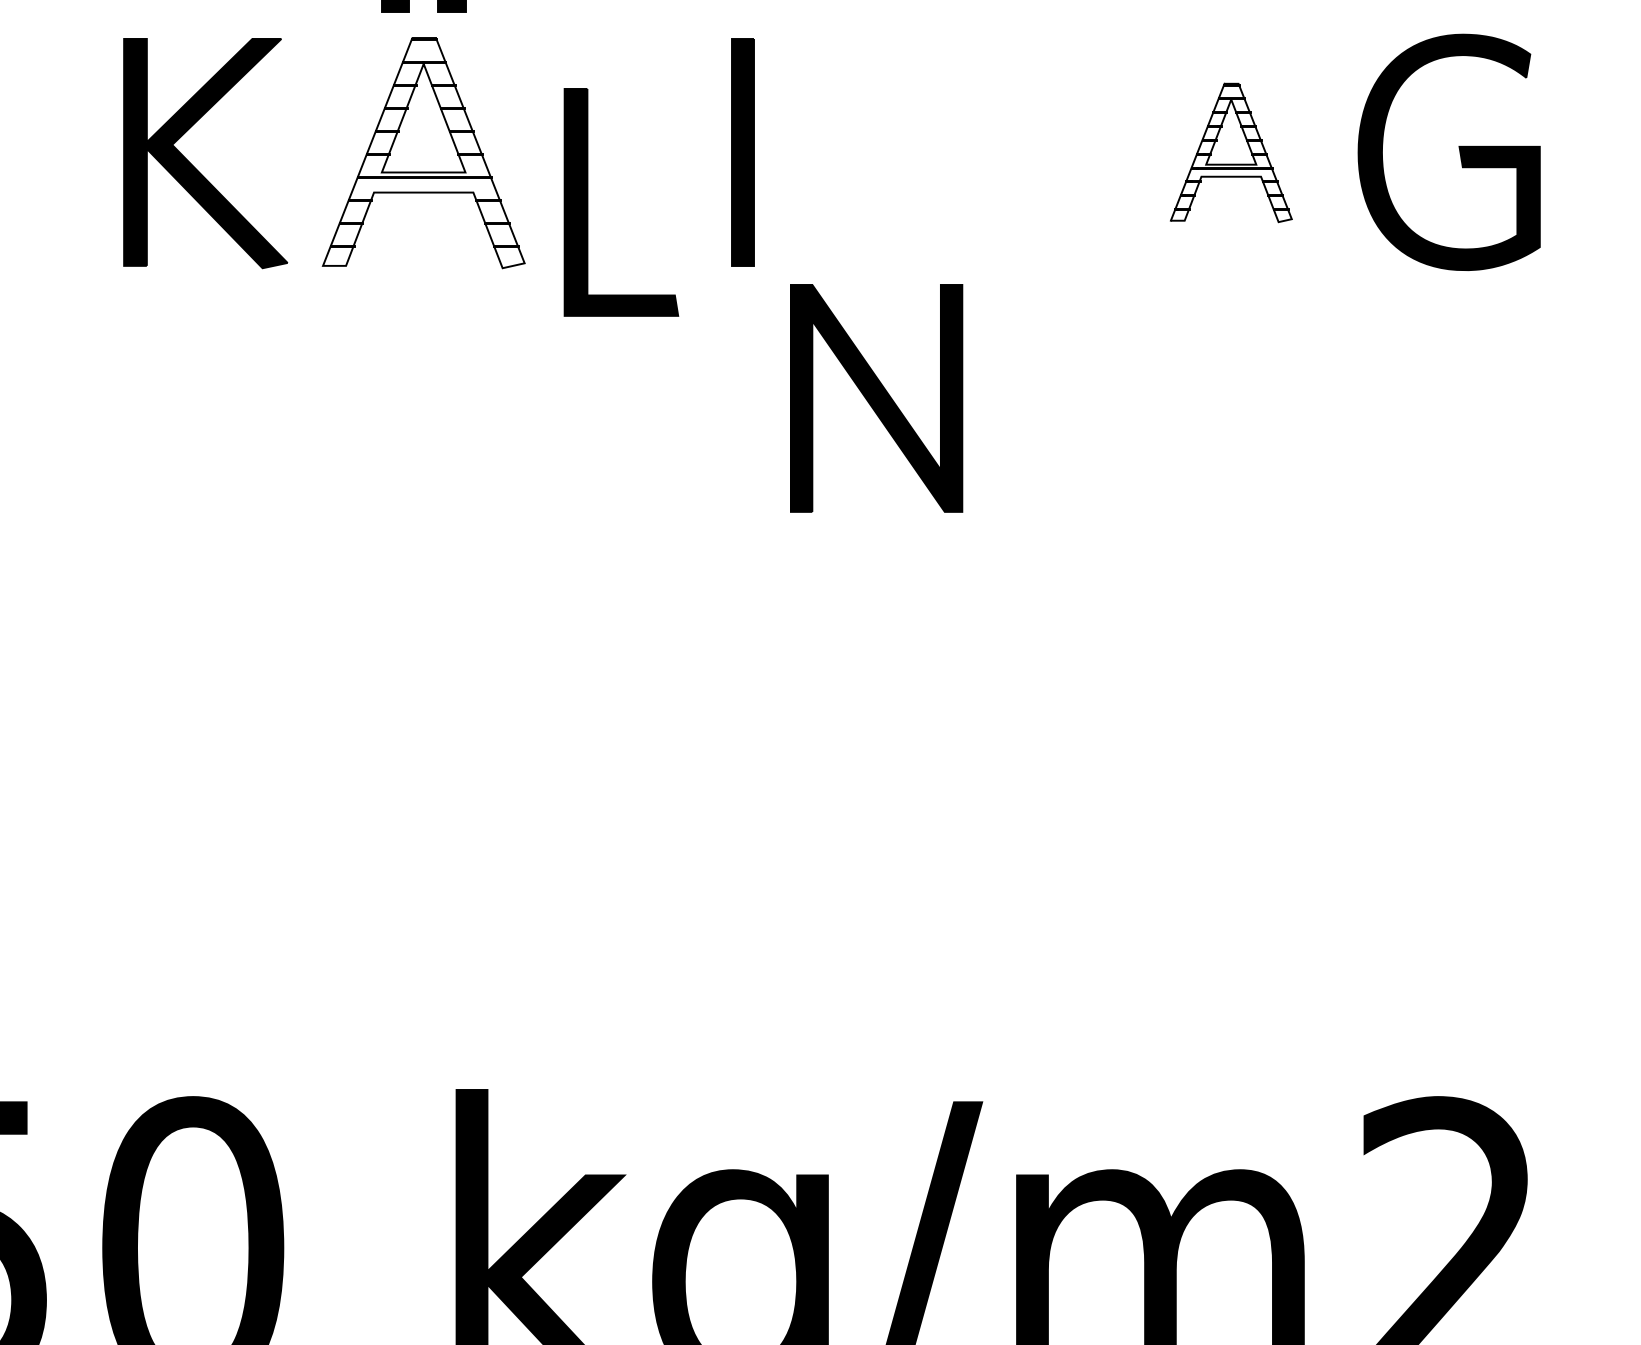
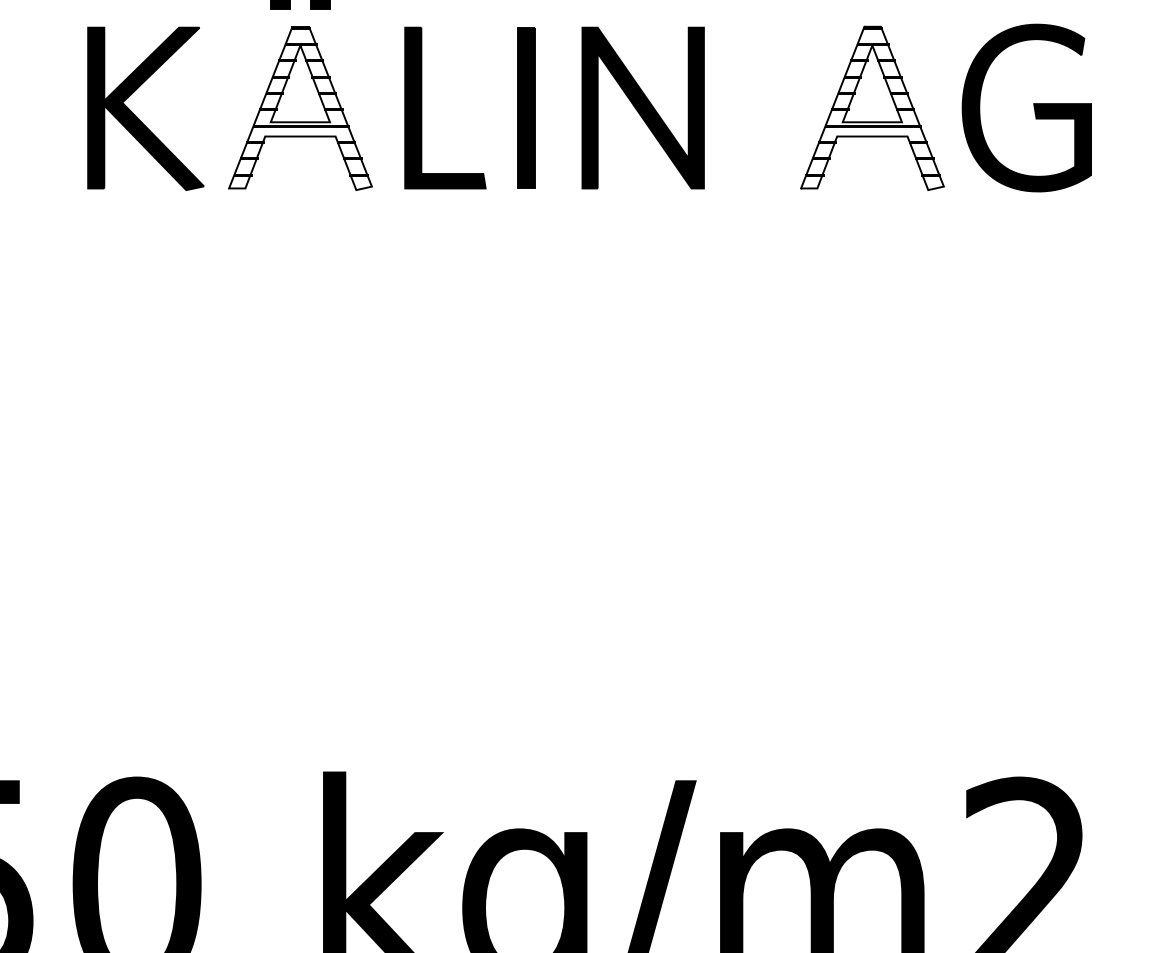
part: (1231, 152) -> (872, 108), size x1.67
part: (588, 202) -> (422, 108), moved
part: (876, 398) -> (643, 108), moved

